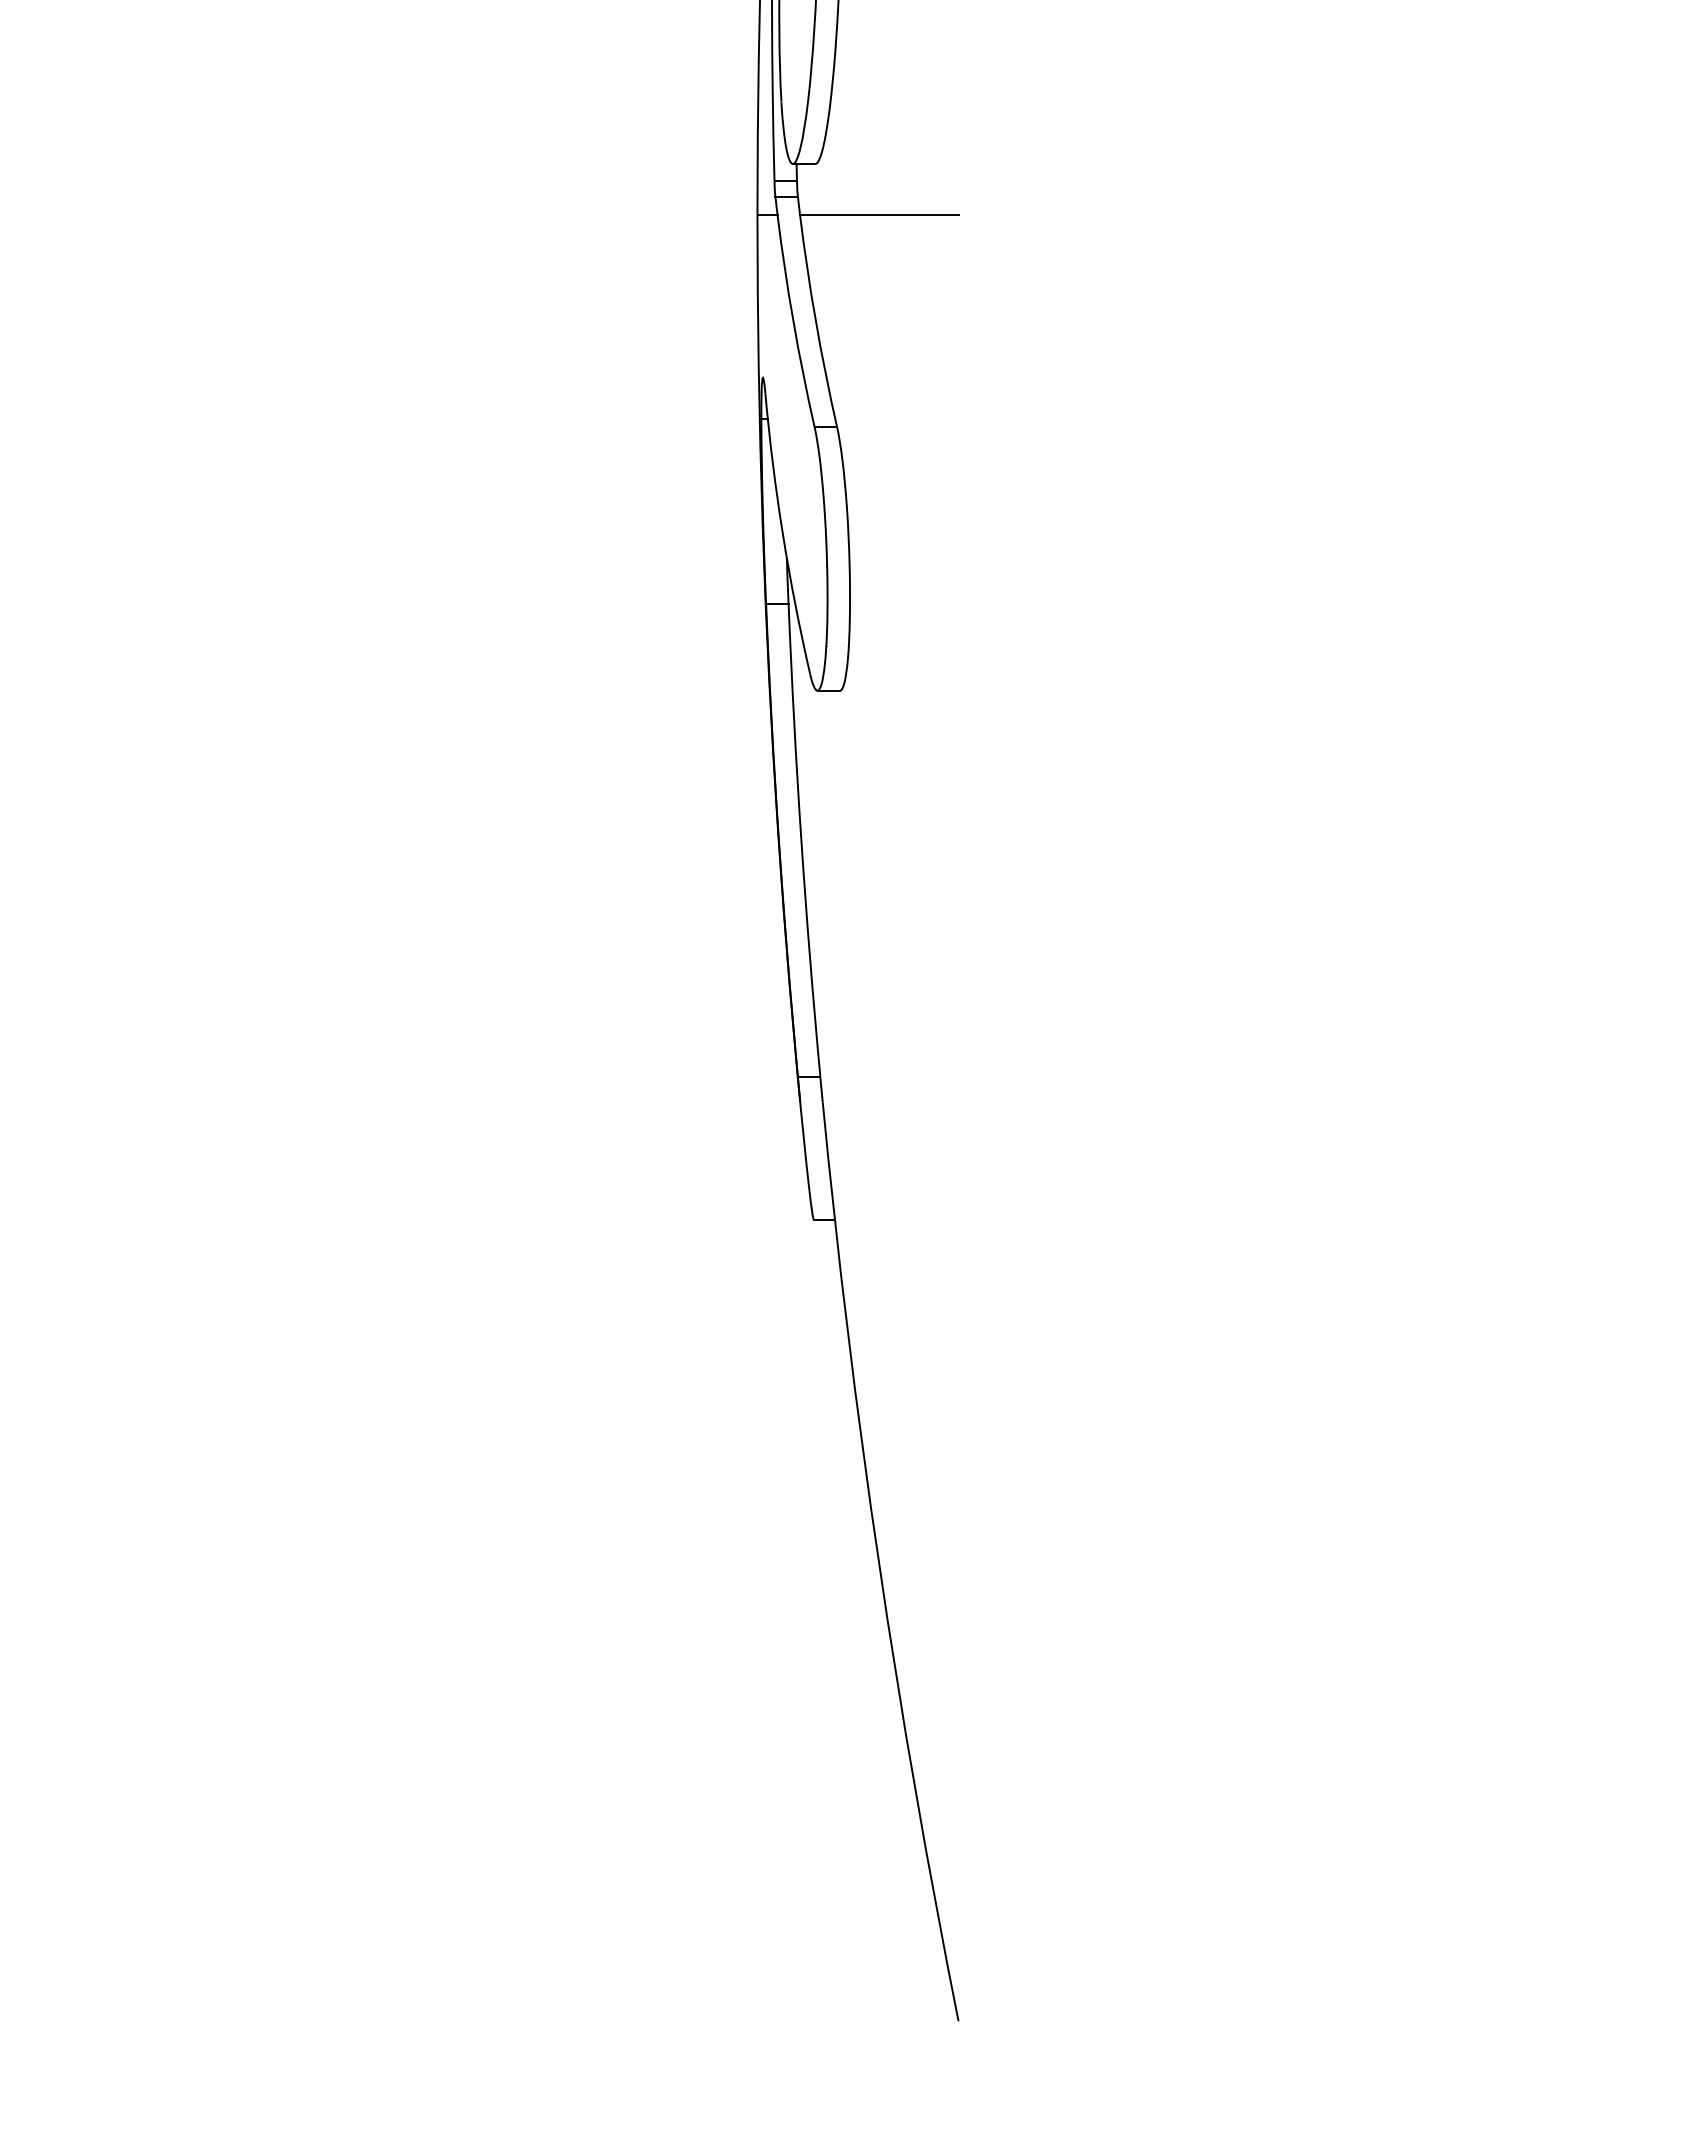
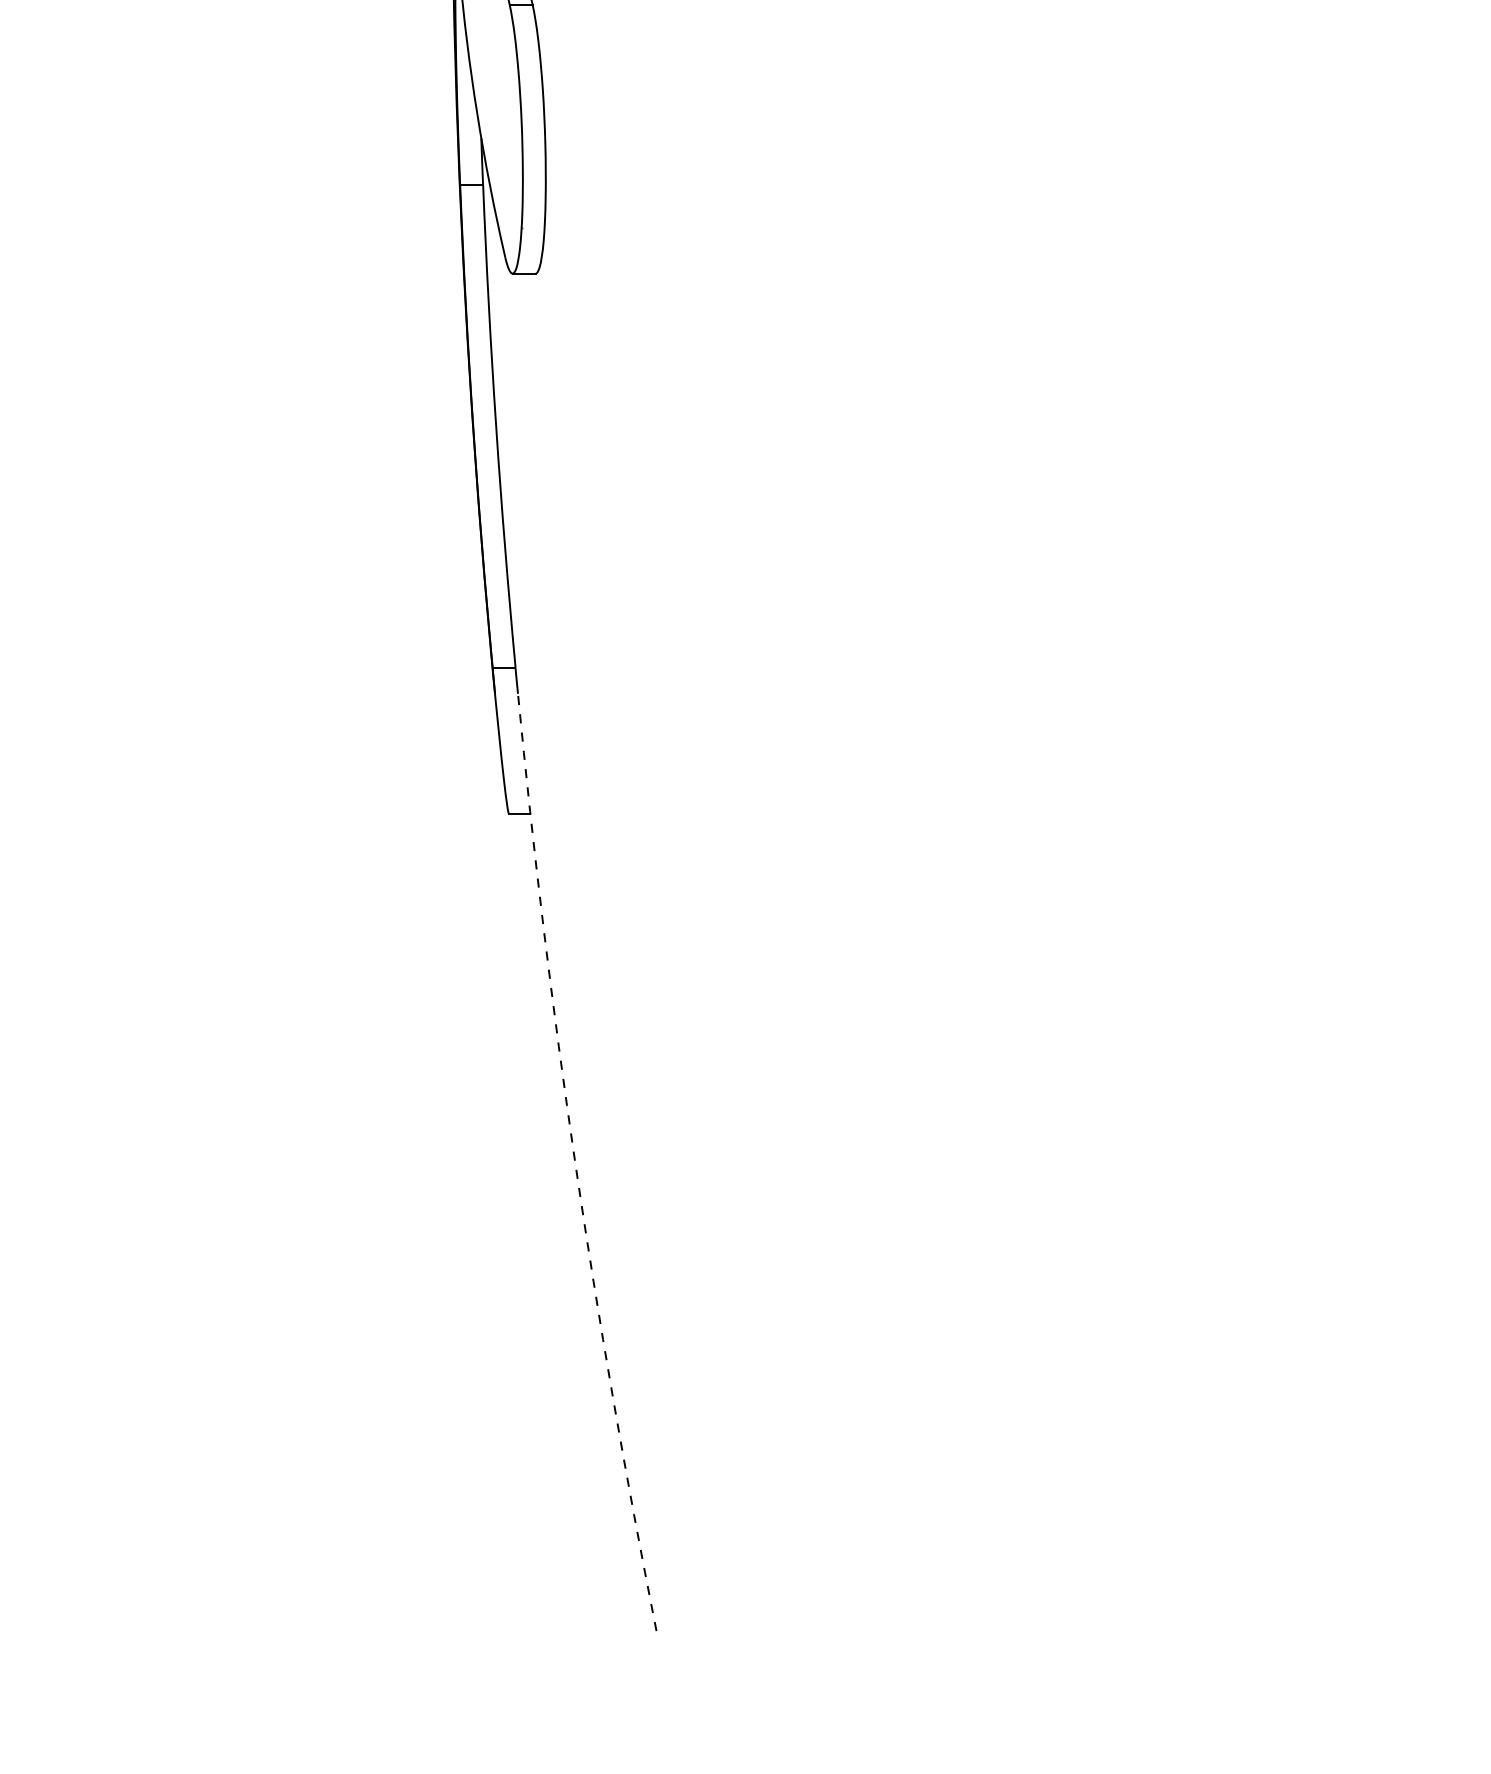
arc: (879, 1563) -> (575, 1164), solid -> dashed

